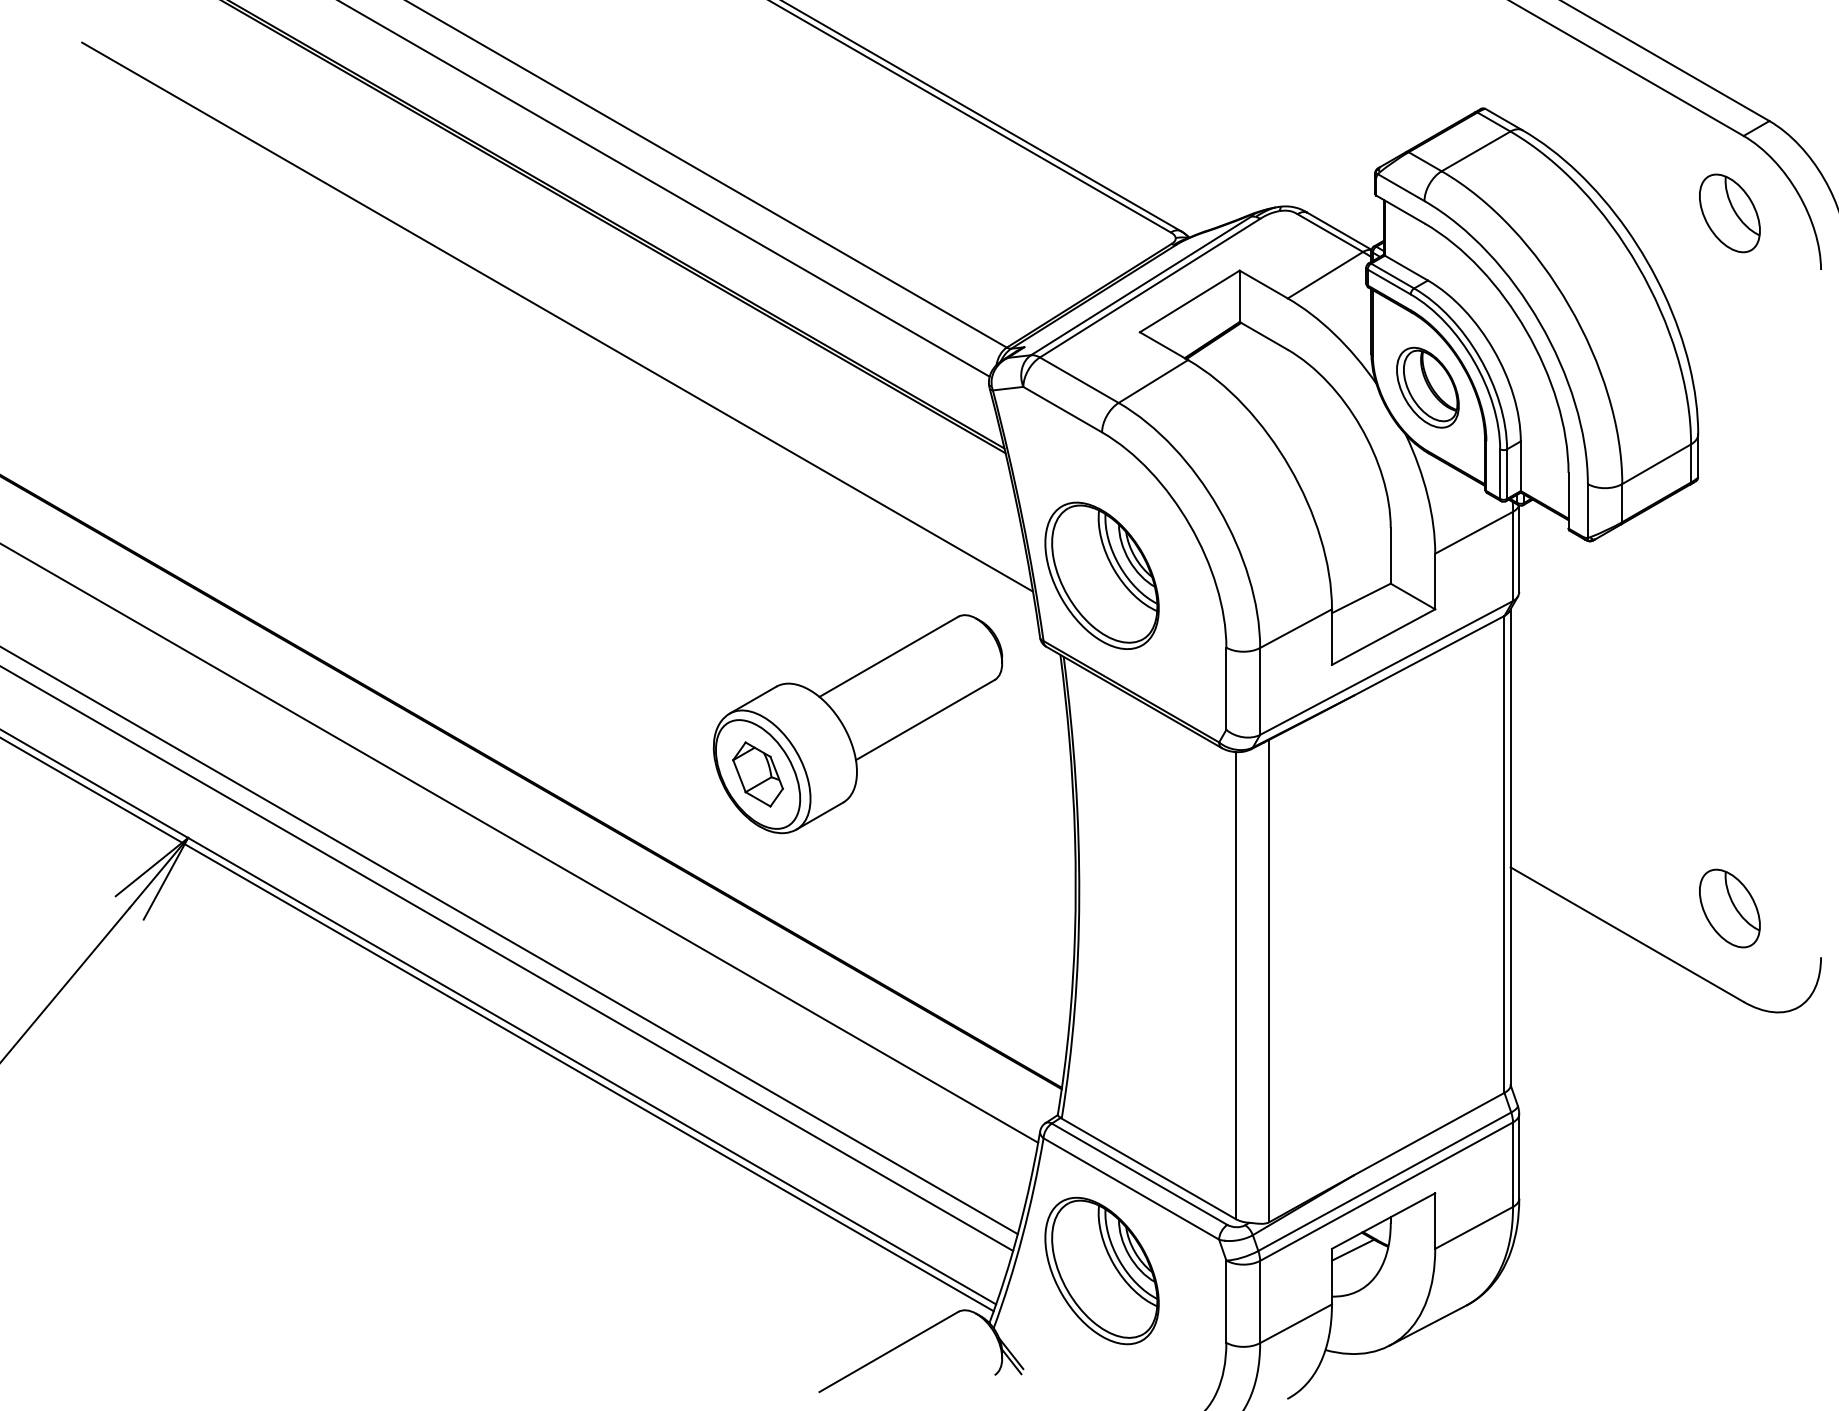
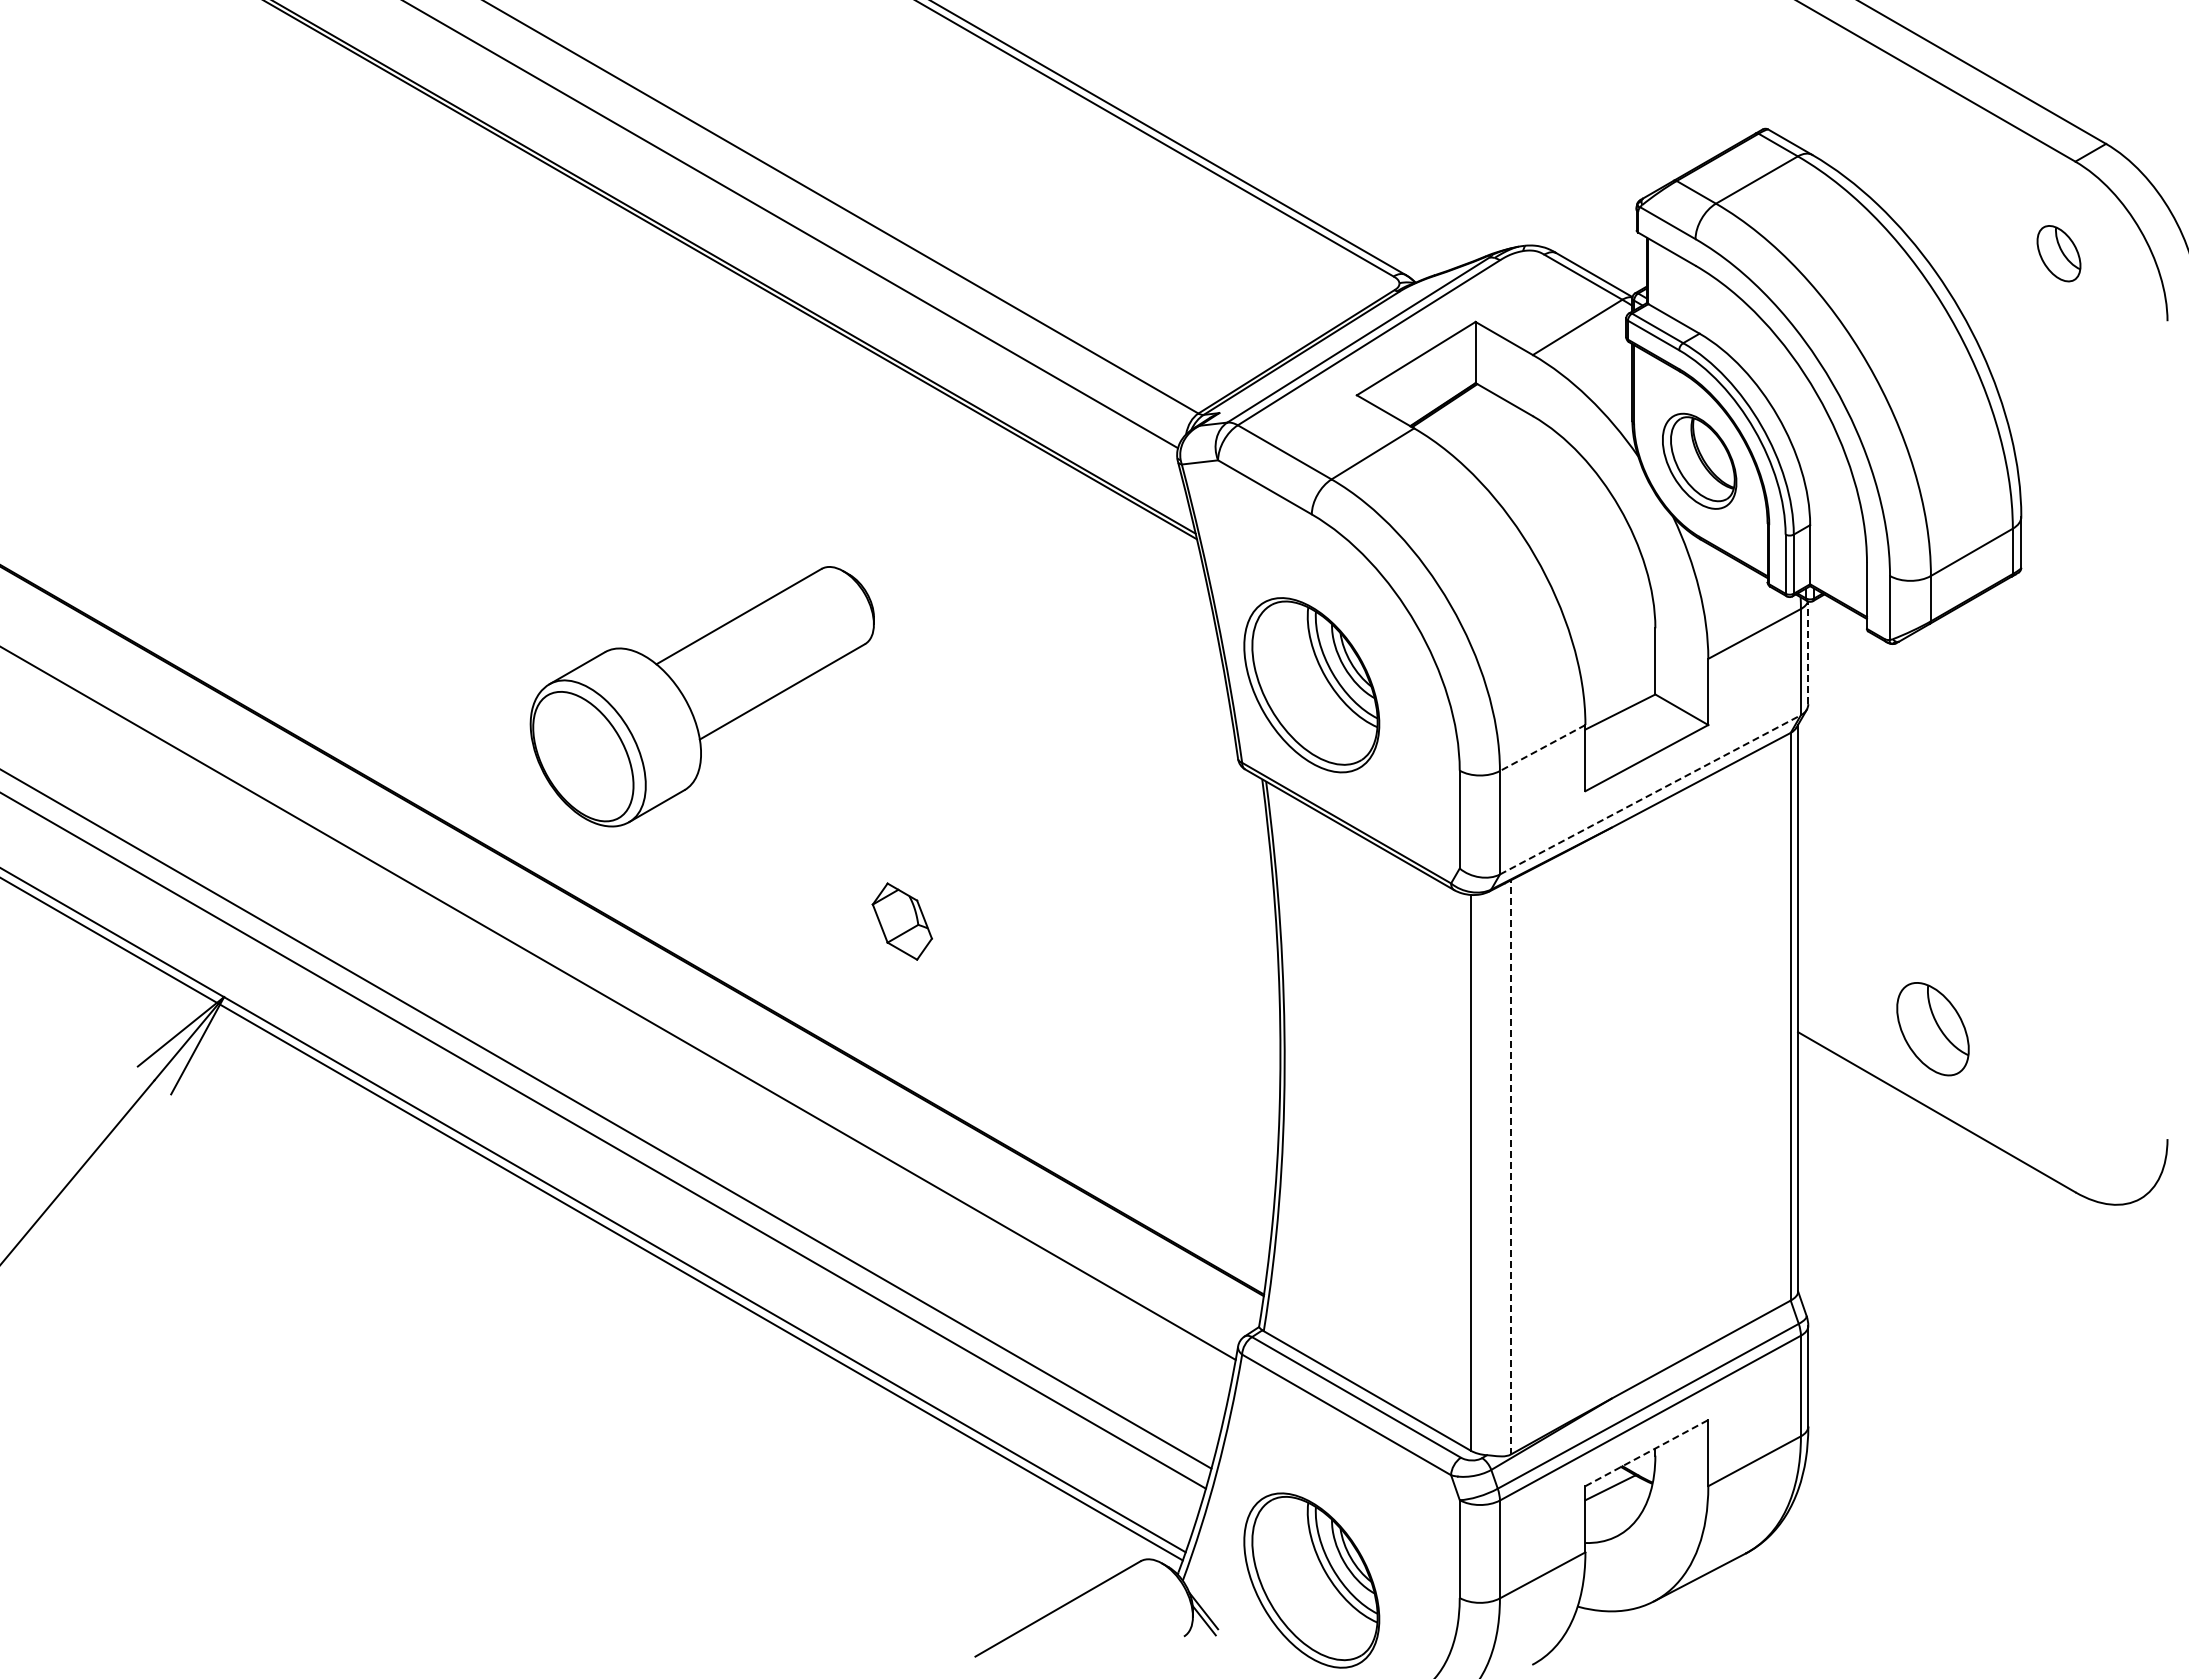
part: (1729, 213) -> (2058, 253), size x0.6
line: (557, 316) -> (663, 376), removed
line: (1519, 548) -> (1808, 652), solid -> dashed
line: (1295, 629) -> (1542, 748), solid -> dashed
line: (1386, 667) -> (1650, 794), solid -> dashed
part: (857, 723) -> (701, 696), moved
part: (1729, 908) -> (1932, 1029), moved
line: (1269, 980) -> (1510, 1166), solid -> dashed
line: (1383, 1221) -> (1646, 1453), solid -> dashed
part: (1101, 1270) -> (1311, 1580), moved

